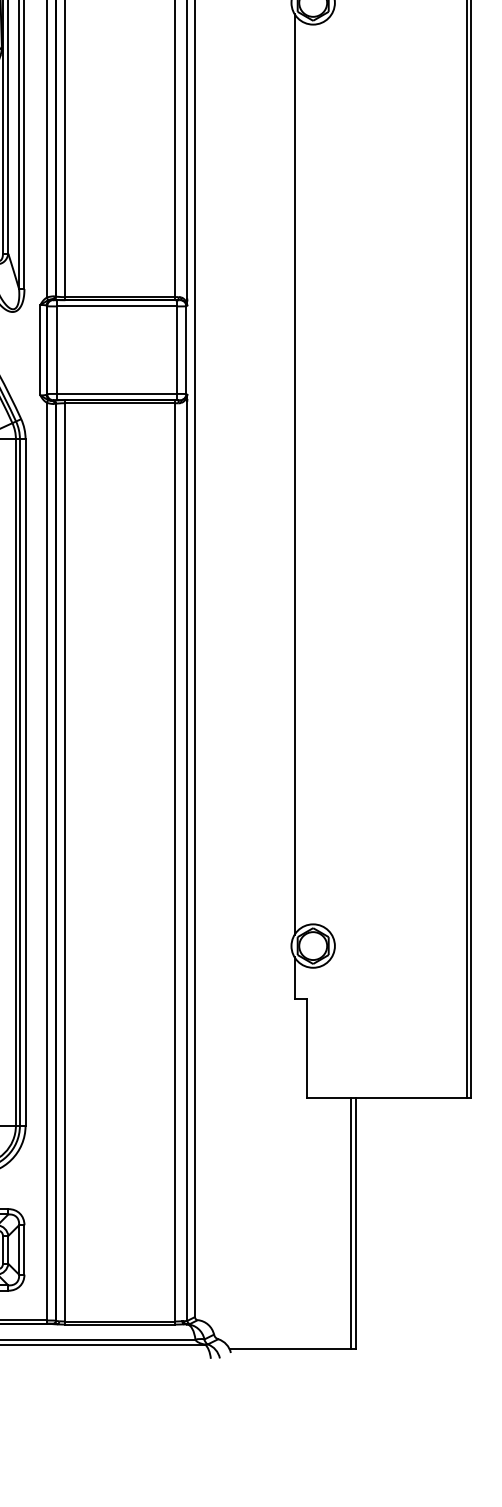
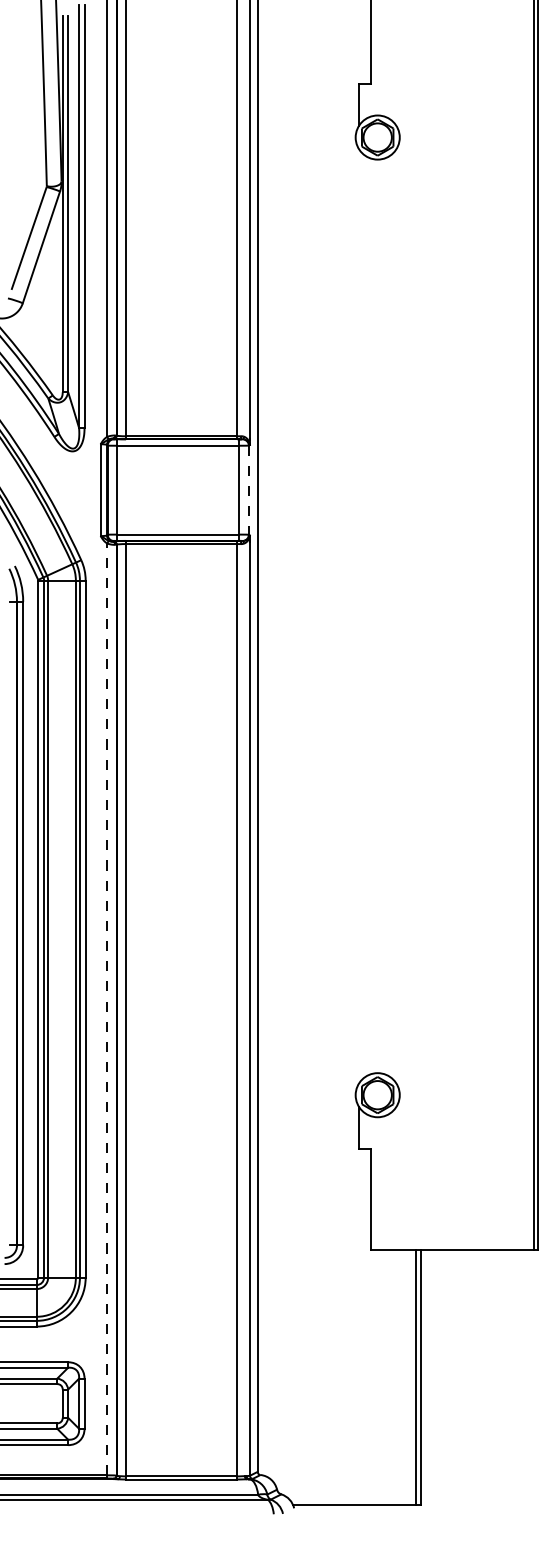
line: (185, 350) -> (248, 490), solid -> dashed
line: (294, 473) -> (358, 615), removed
line: (47, 861) -> (107, 1009), solid -> dashed

